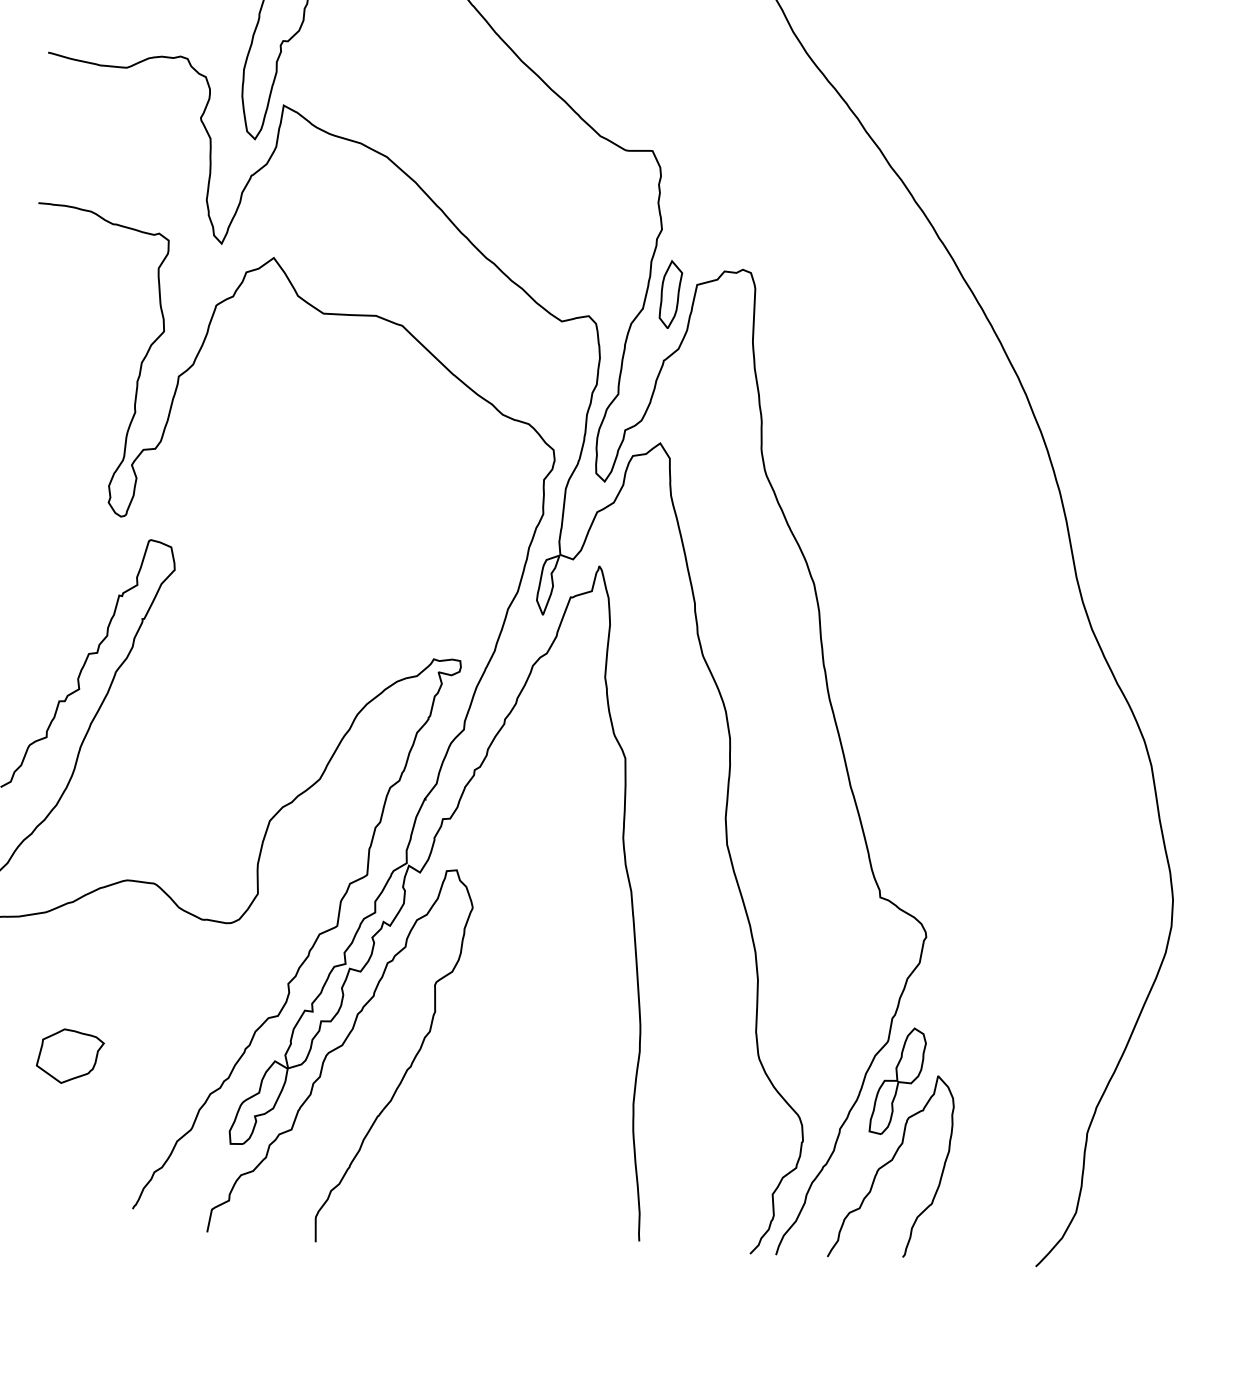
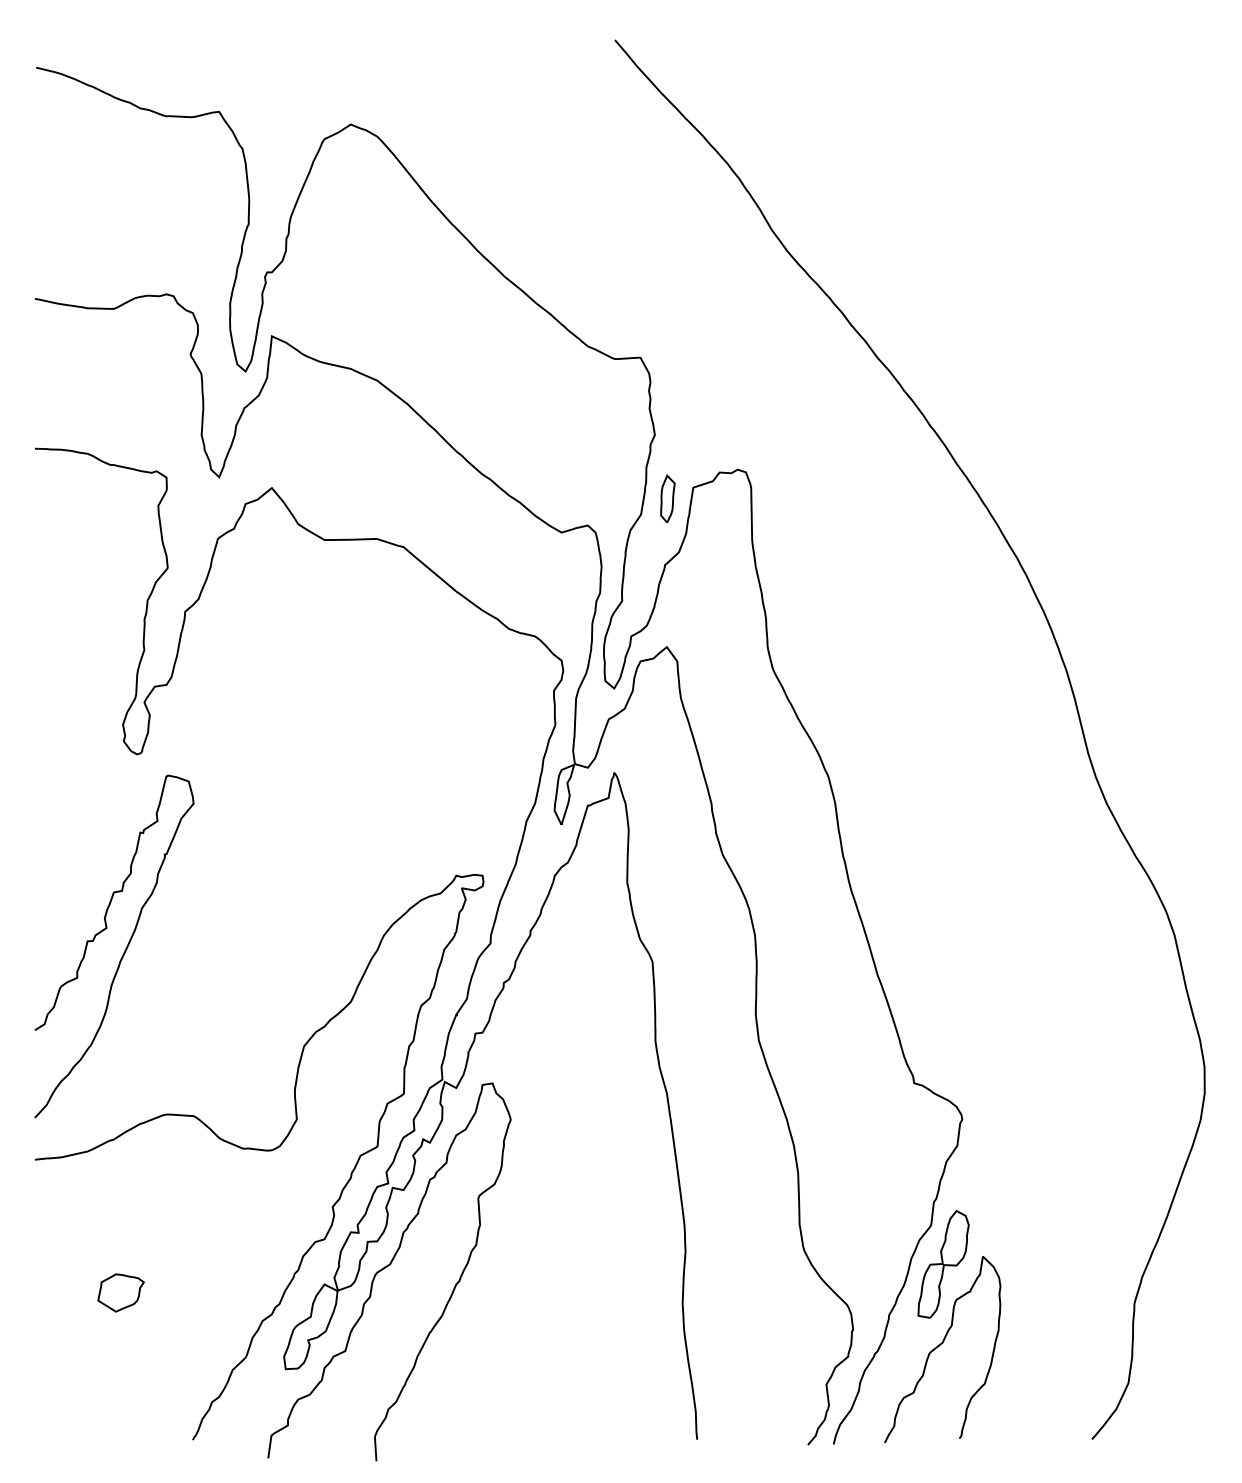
part: (670, 294) -> (667, 498), size x0.7
part: (69, 1056) -> (120, 1292), size x0.7

